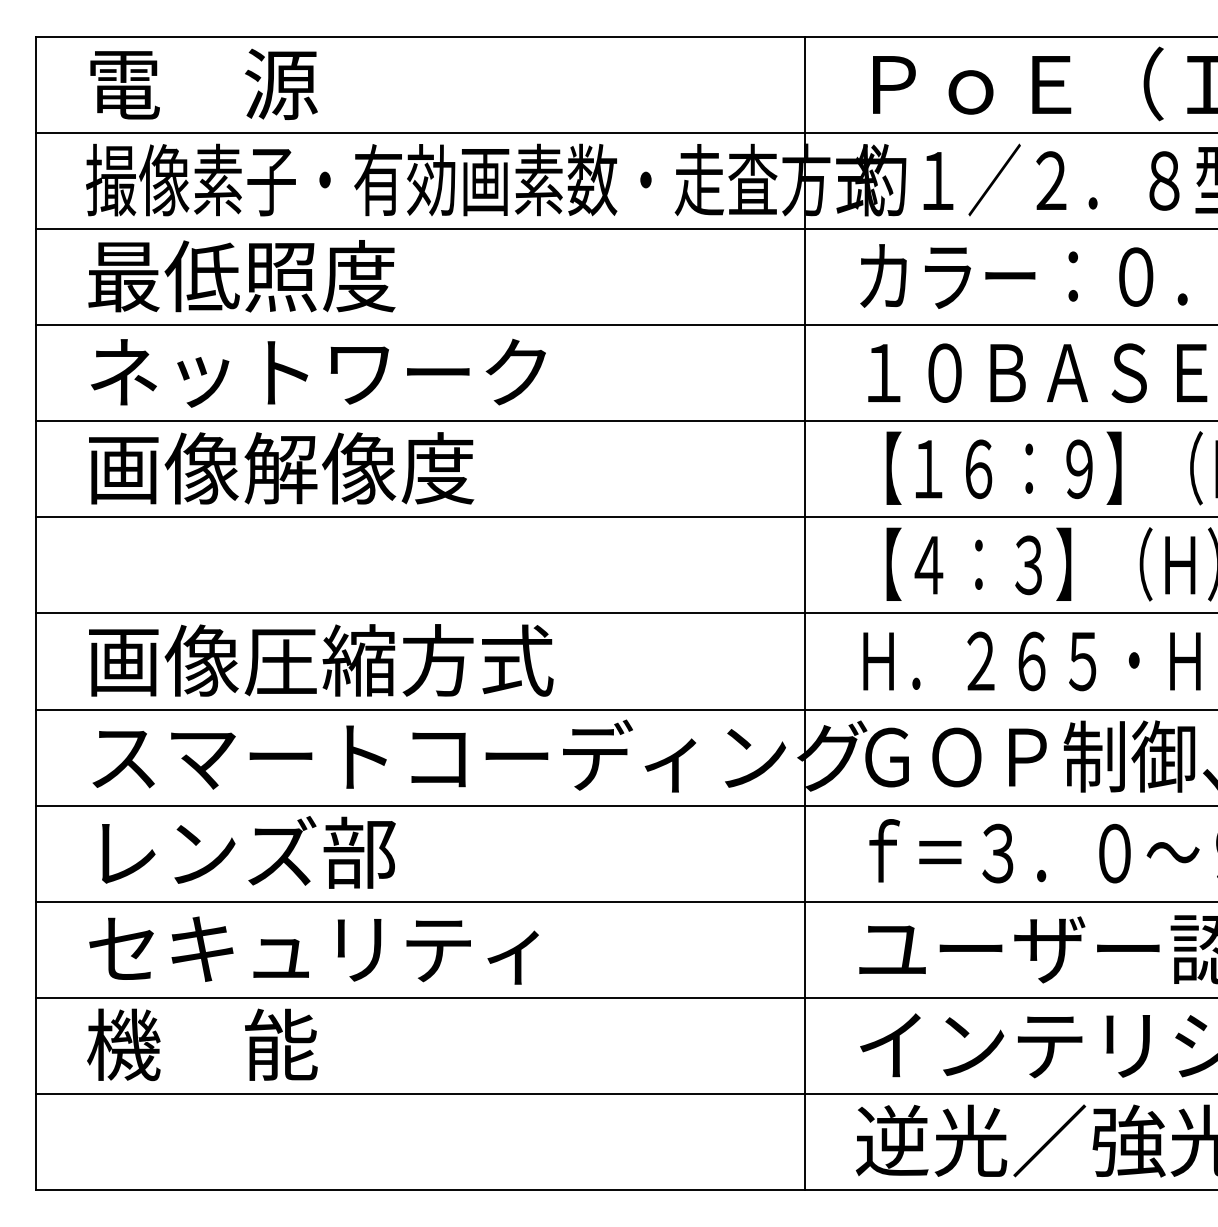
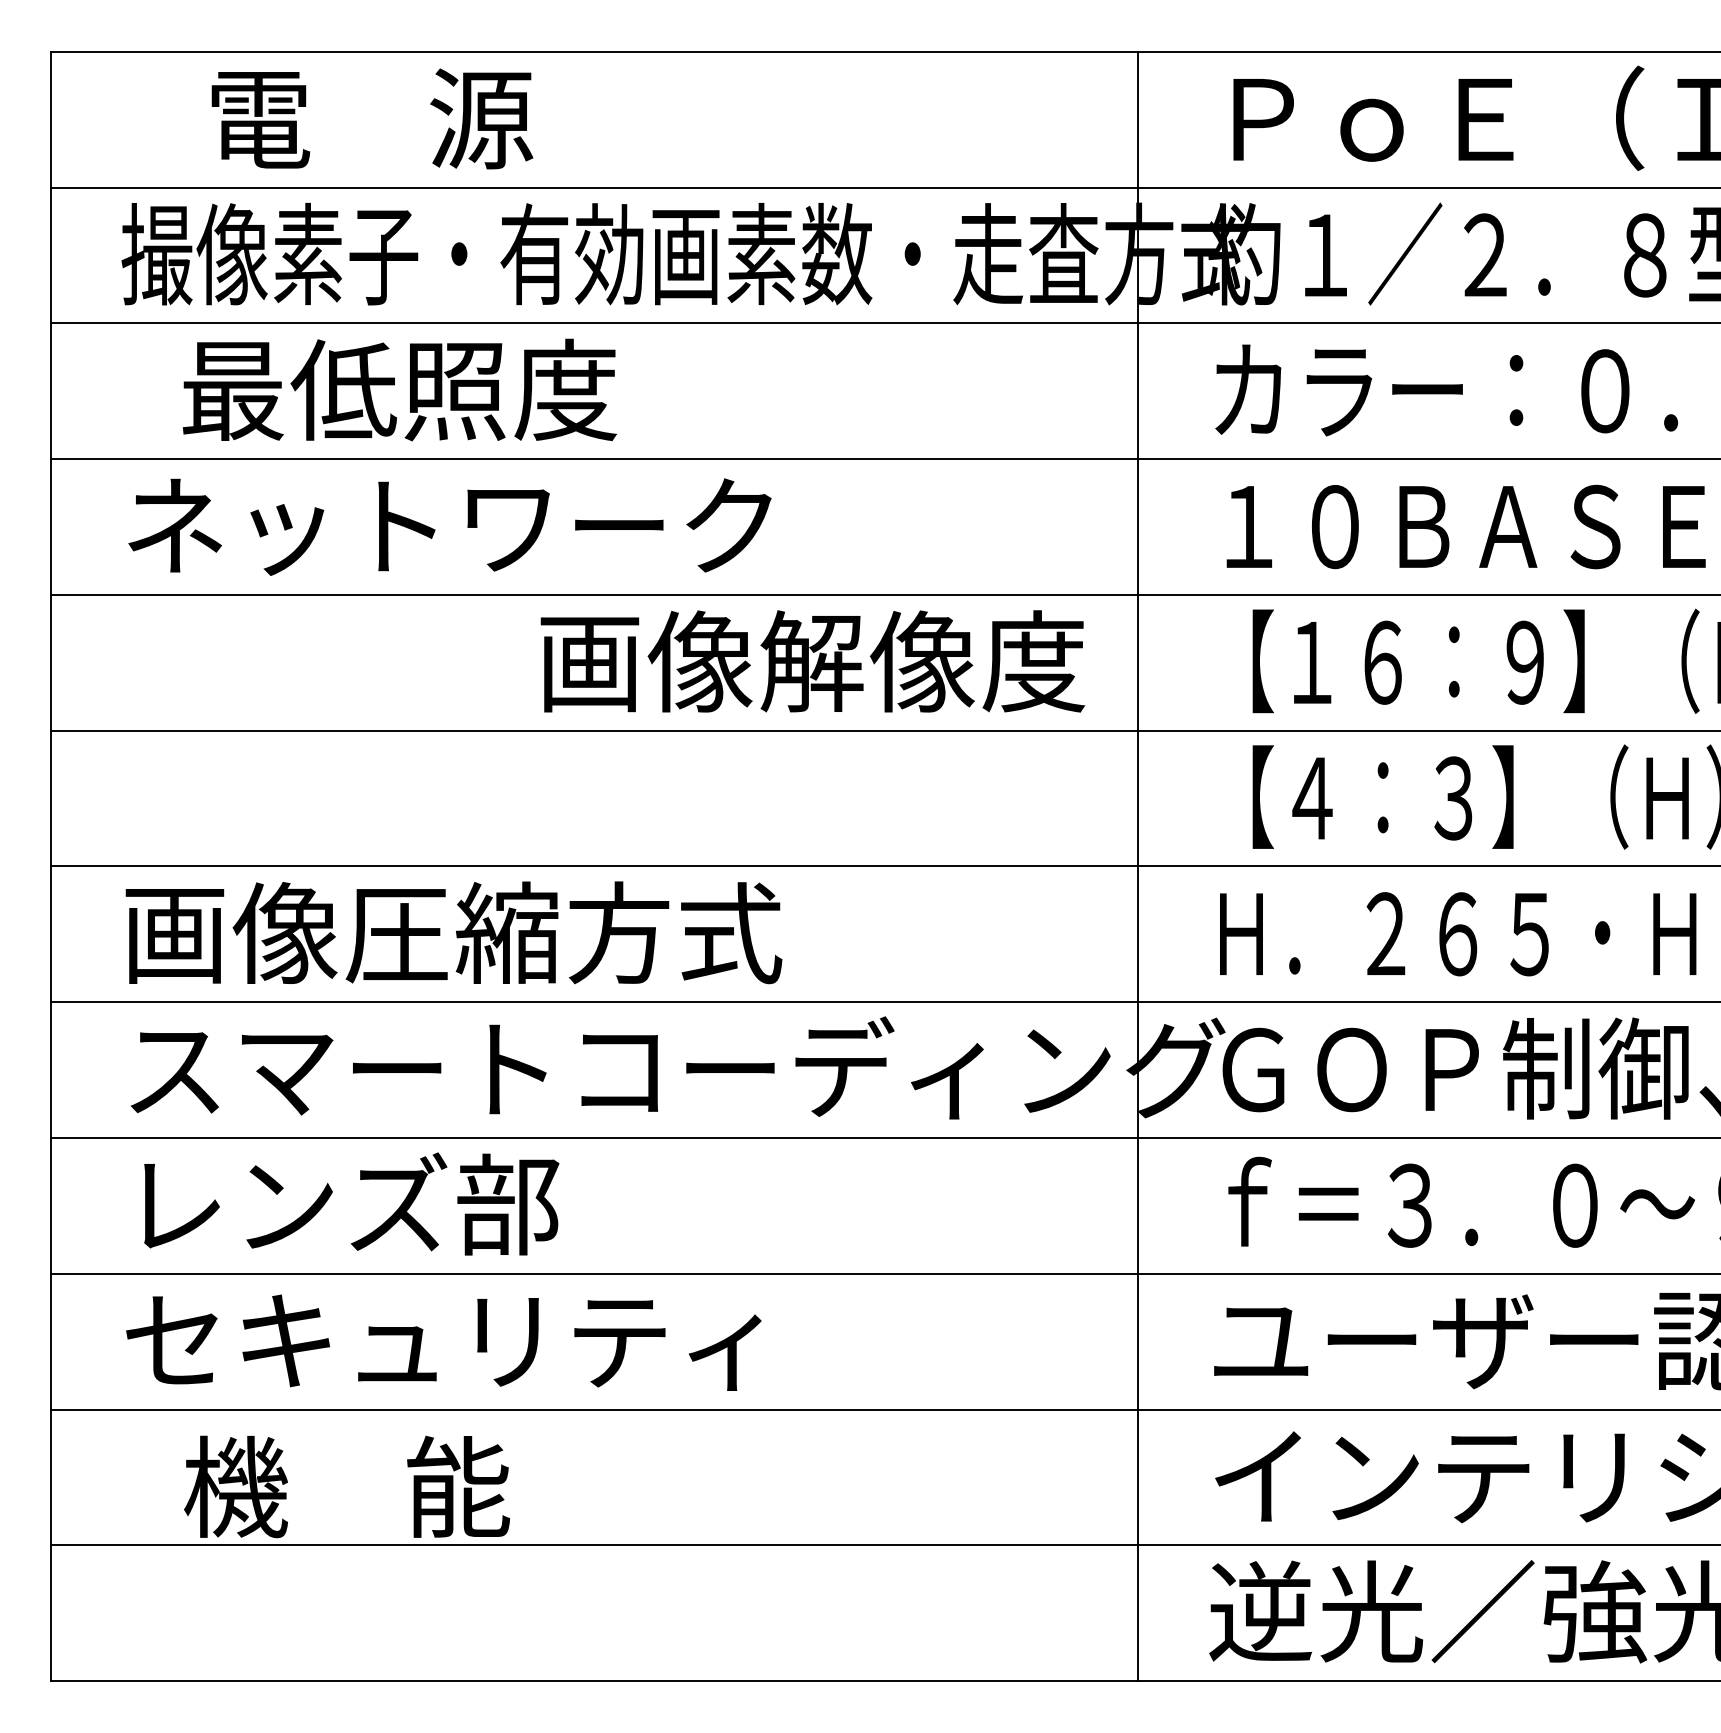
text: (204, 84) -> (372, 118), moved
text: (241, 275) -> (399, 389), moved
text: (281, 468) -> (812, 661), moved
text: (202, 1044) -> (346, 1486), moved

